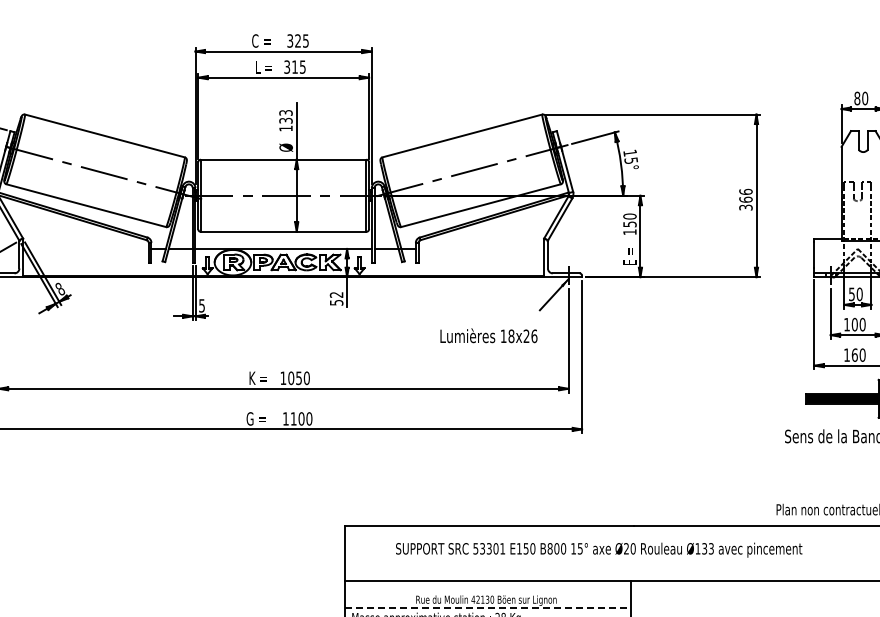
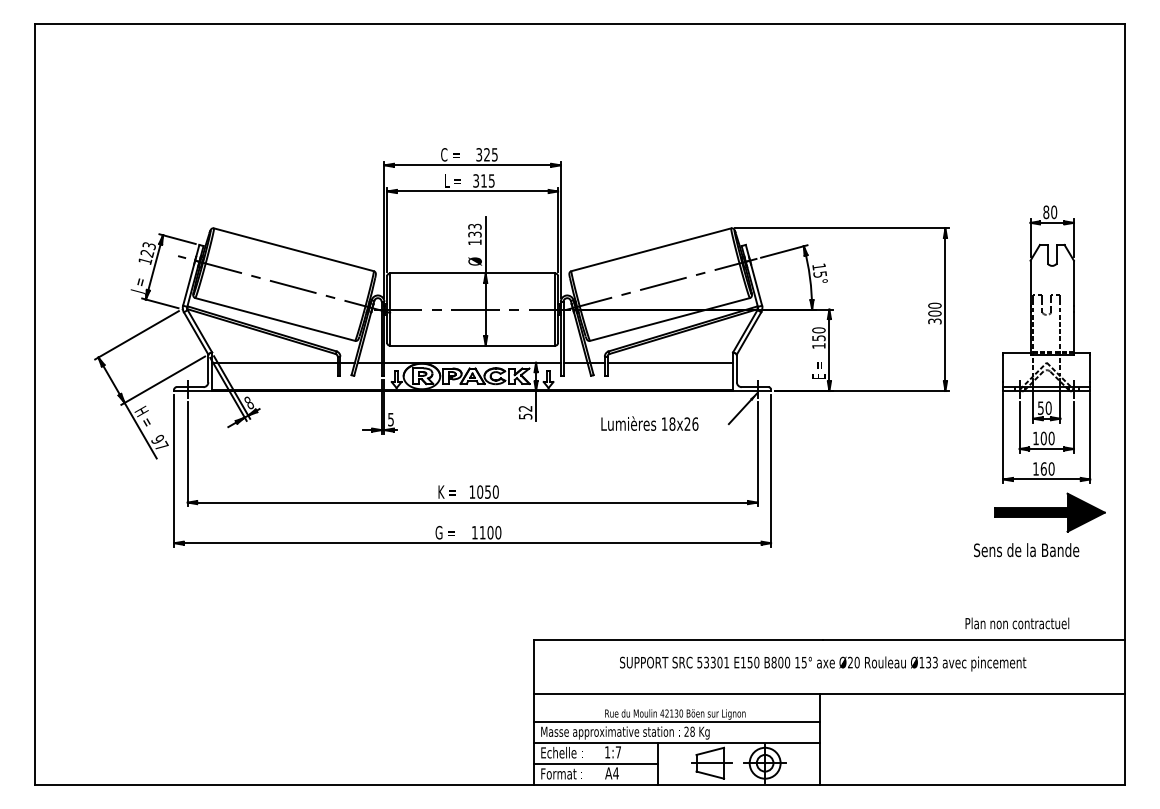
text: (745, 195) -> (934, 309), 366 -> 300
line: (85, 248) -> (274, 362), added
line: (481, 248) -> (670, 362), added
text: (488, 335) -> (649, 423), moved
text: (599, 549) -> (823, 663), moved
line: (488, 607) -> (677, 721), dashed -> solid

